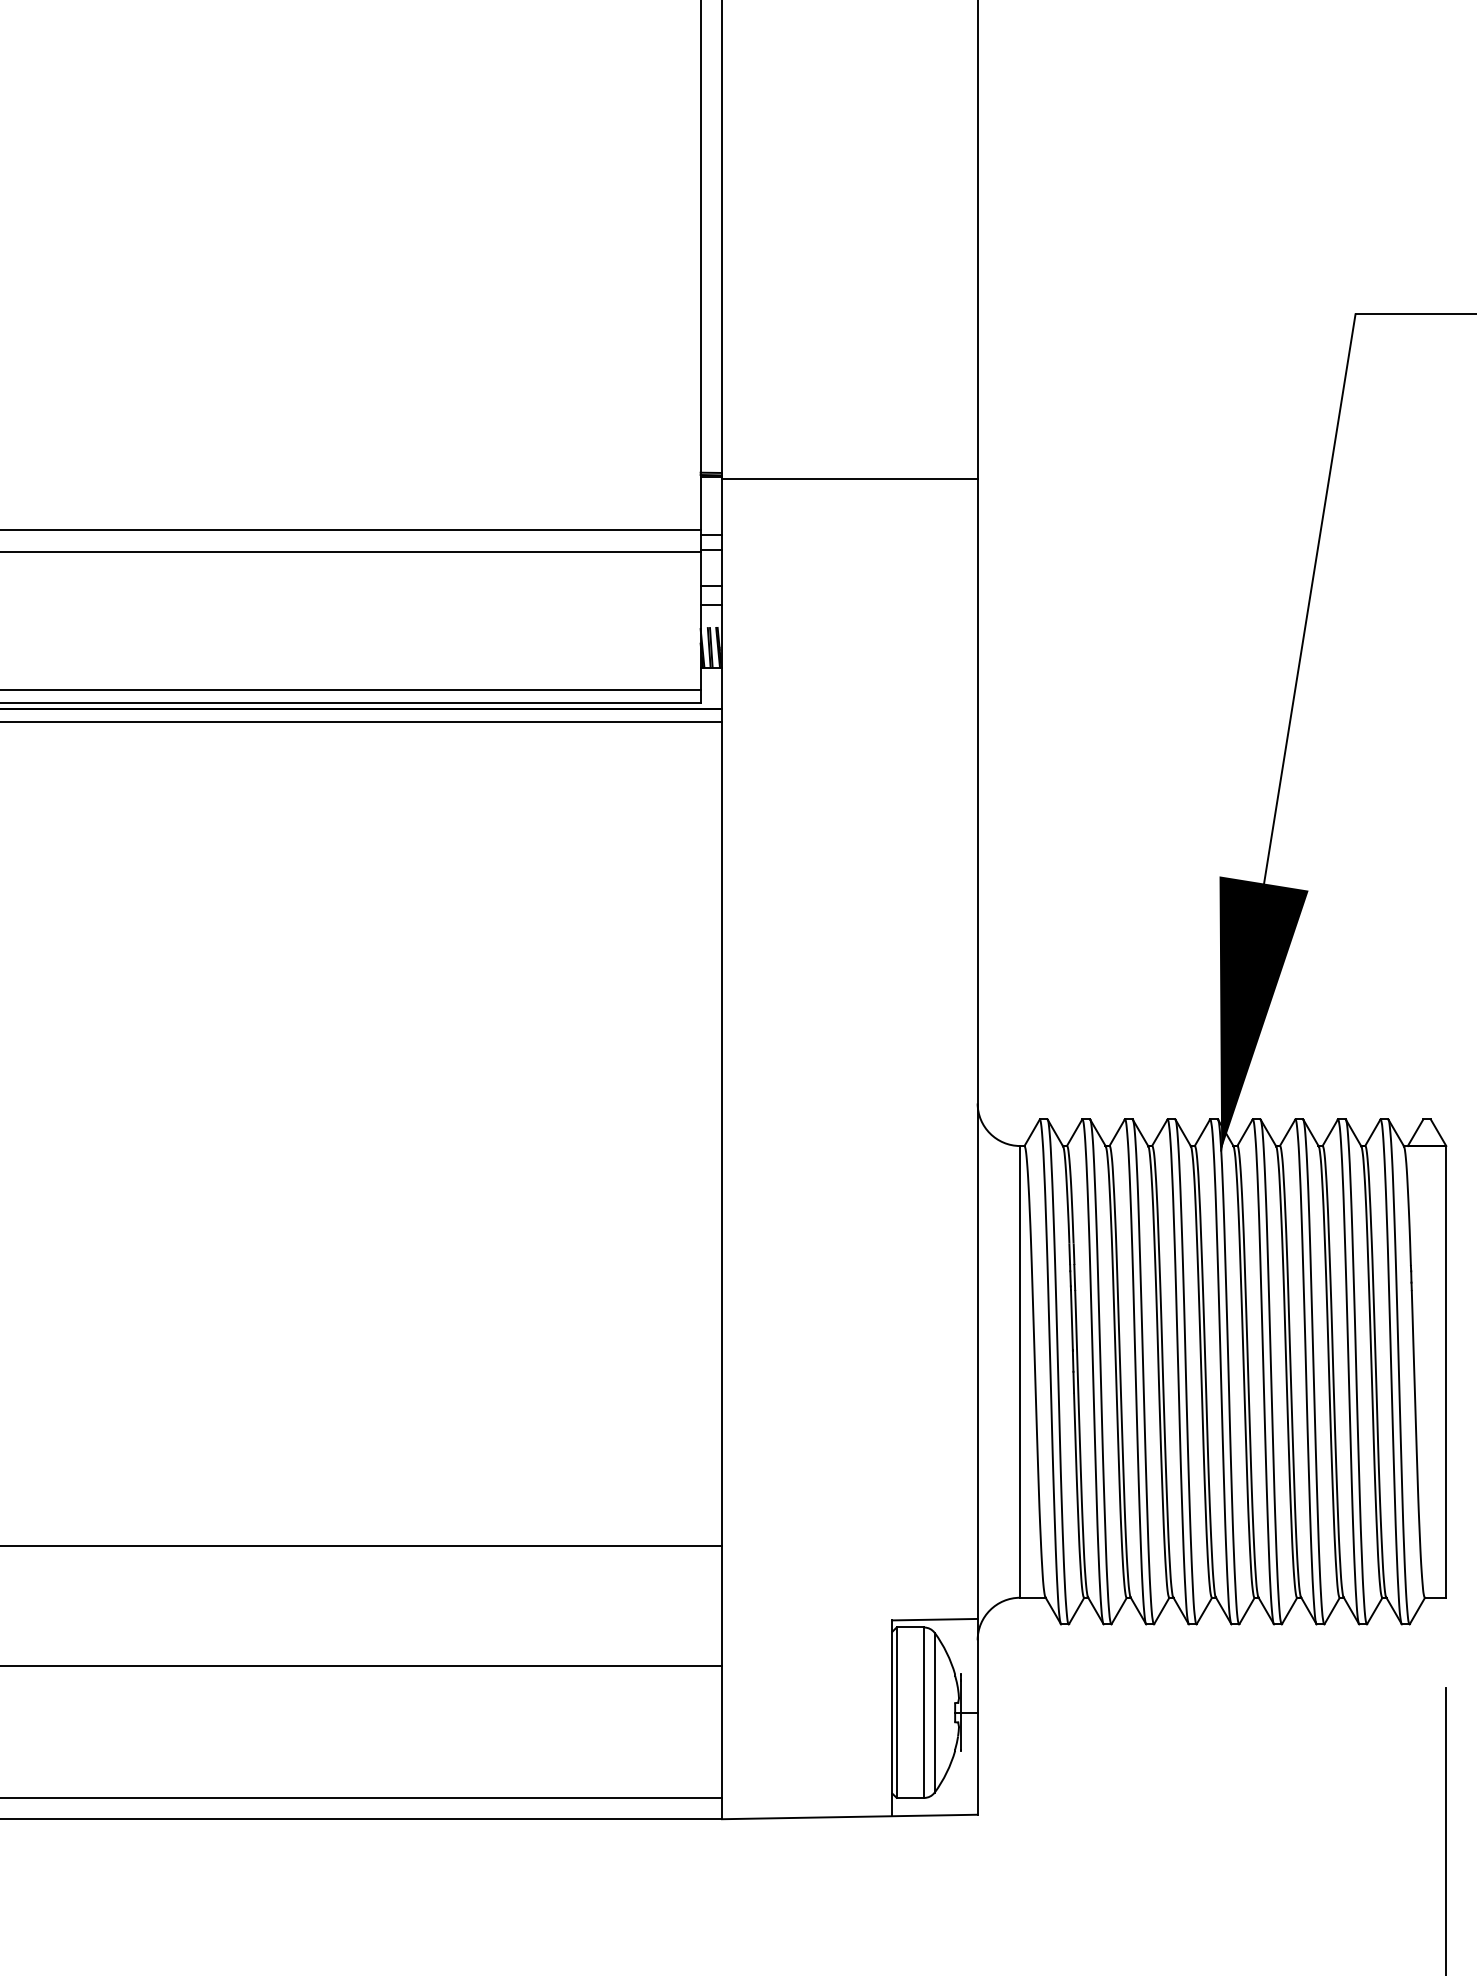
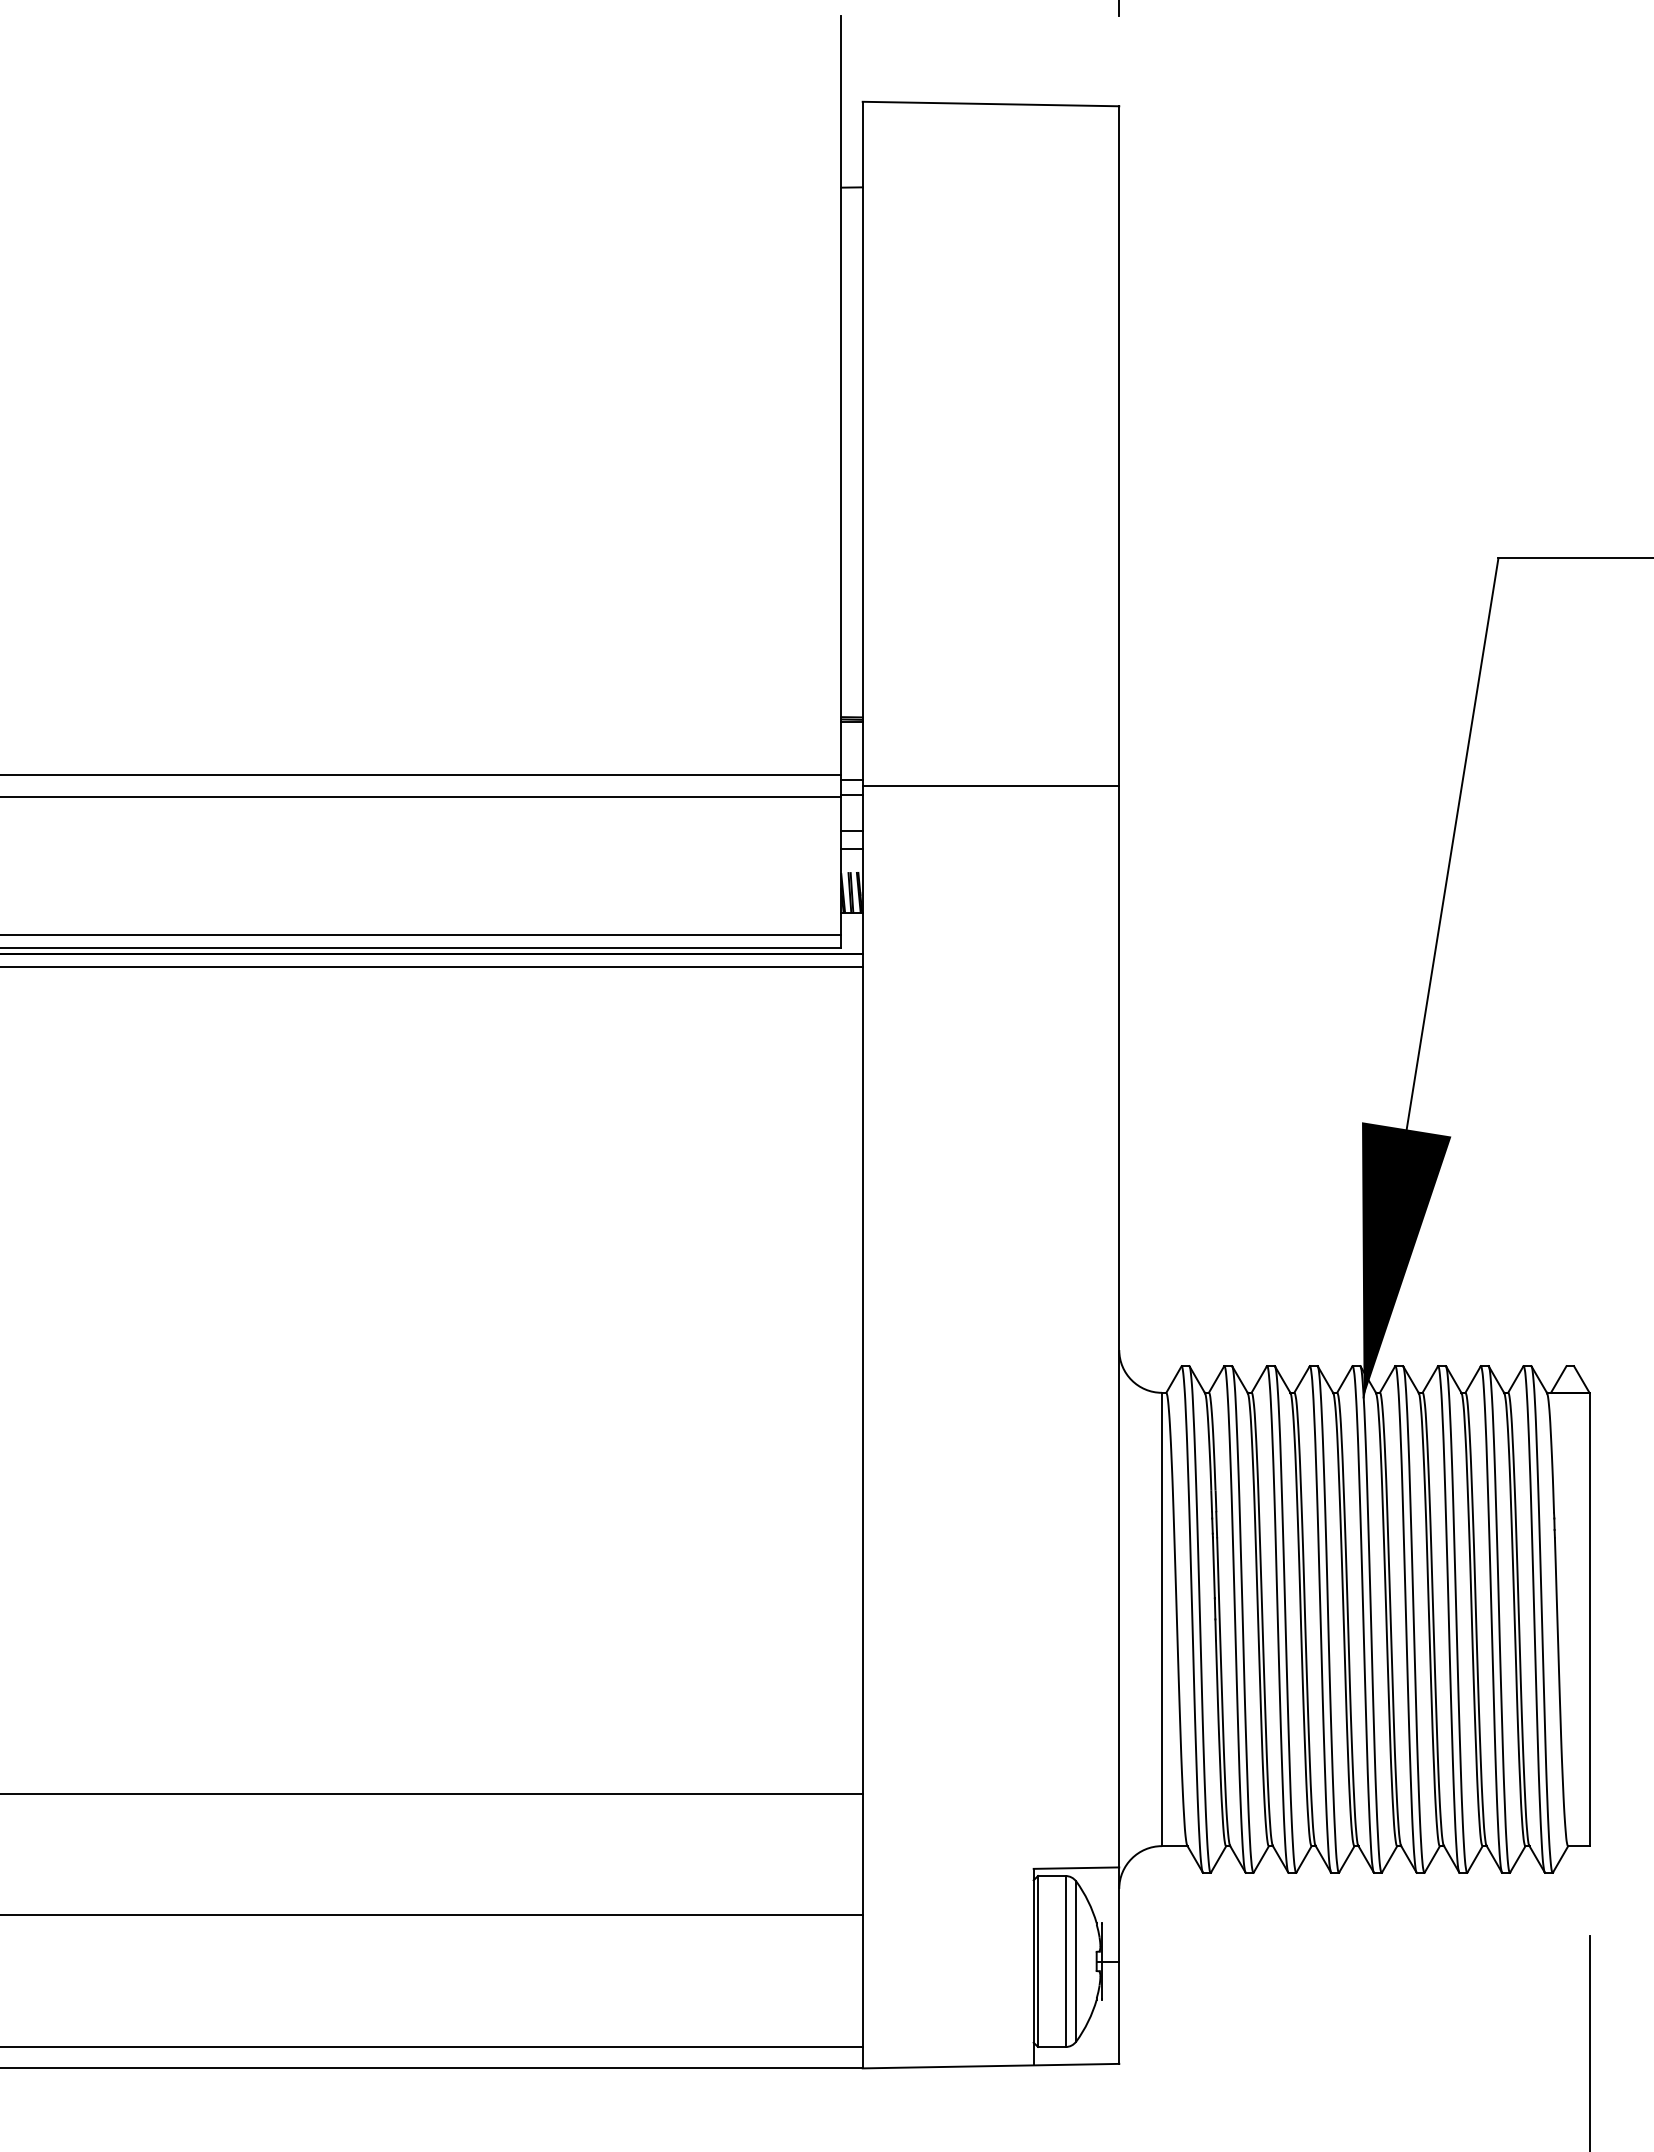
line: (849, 479) -> (990, 785), moved

